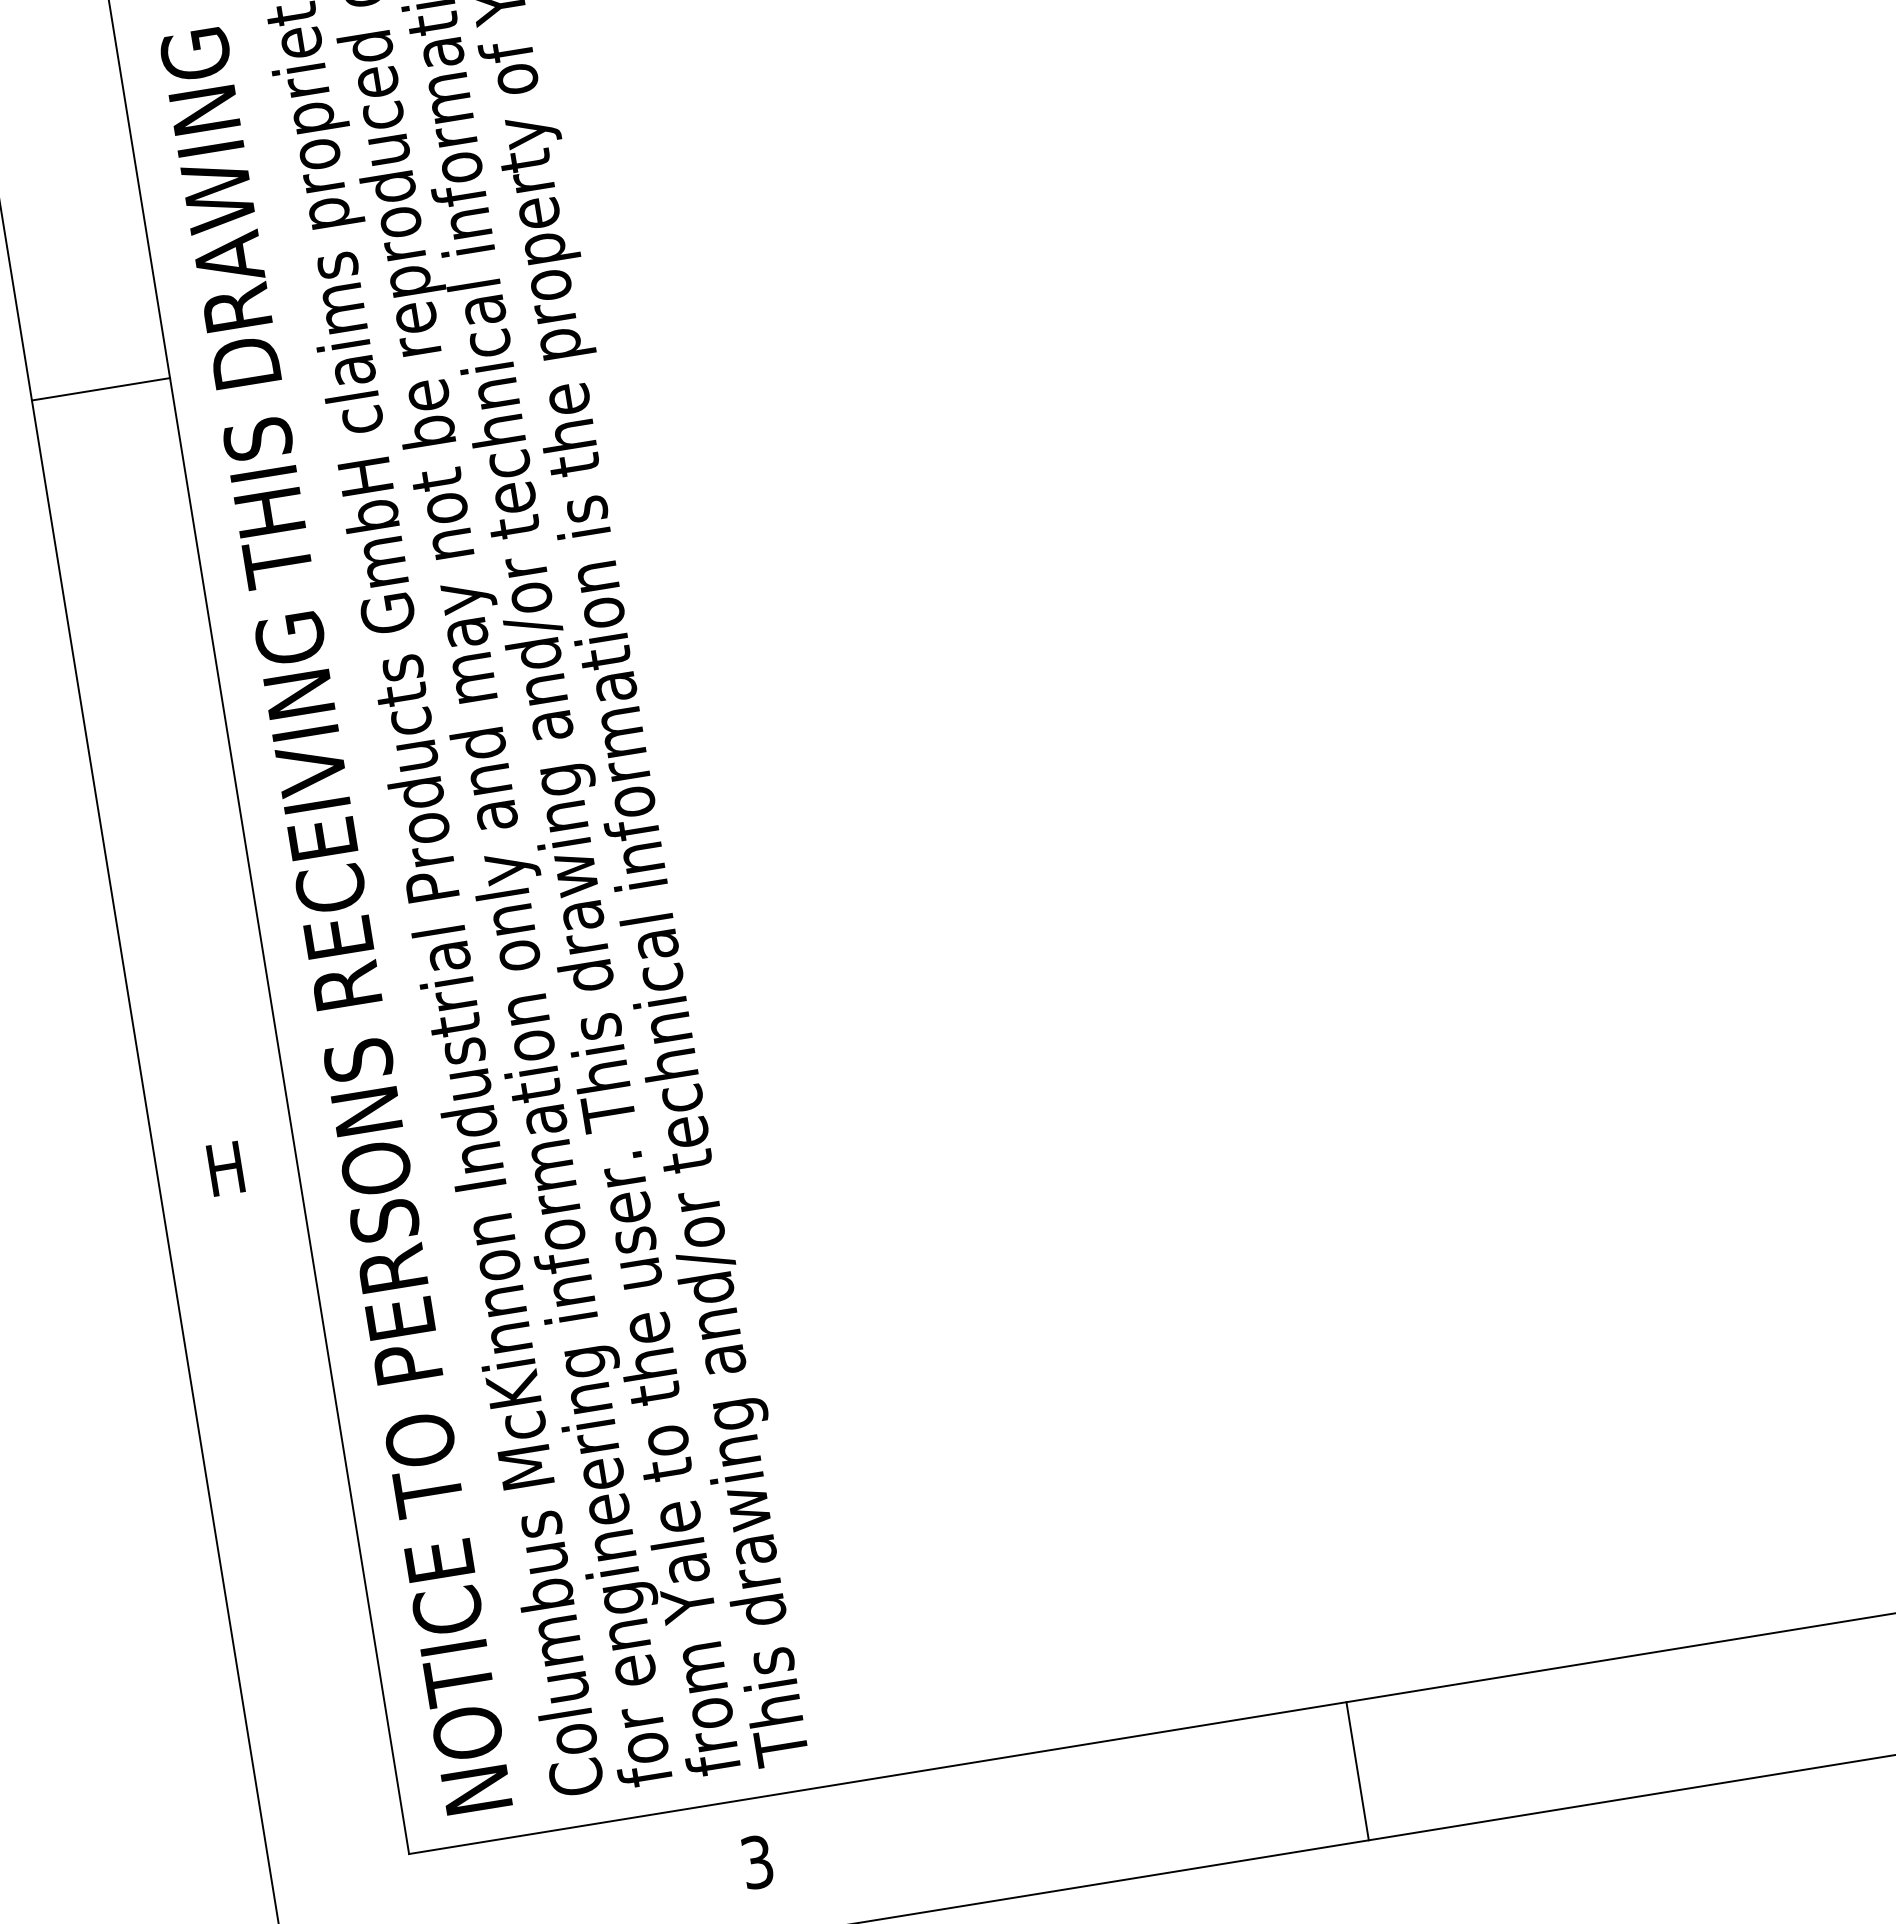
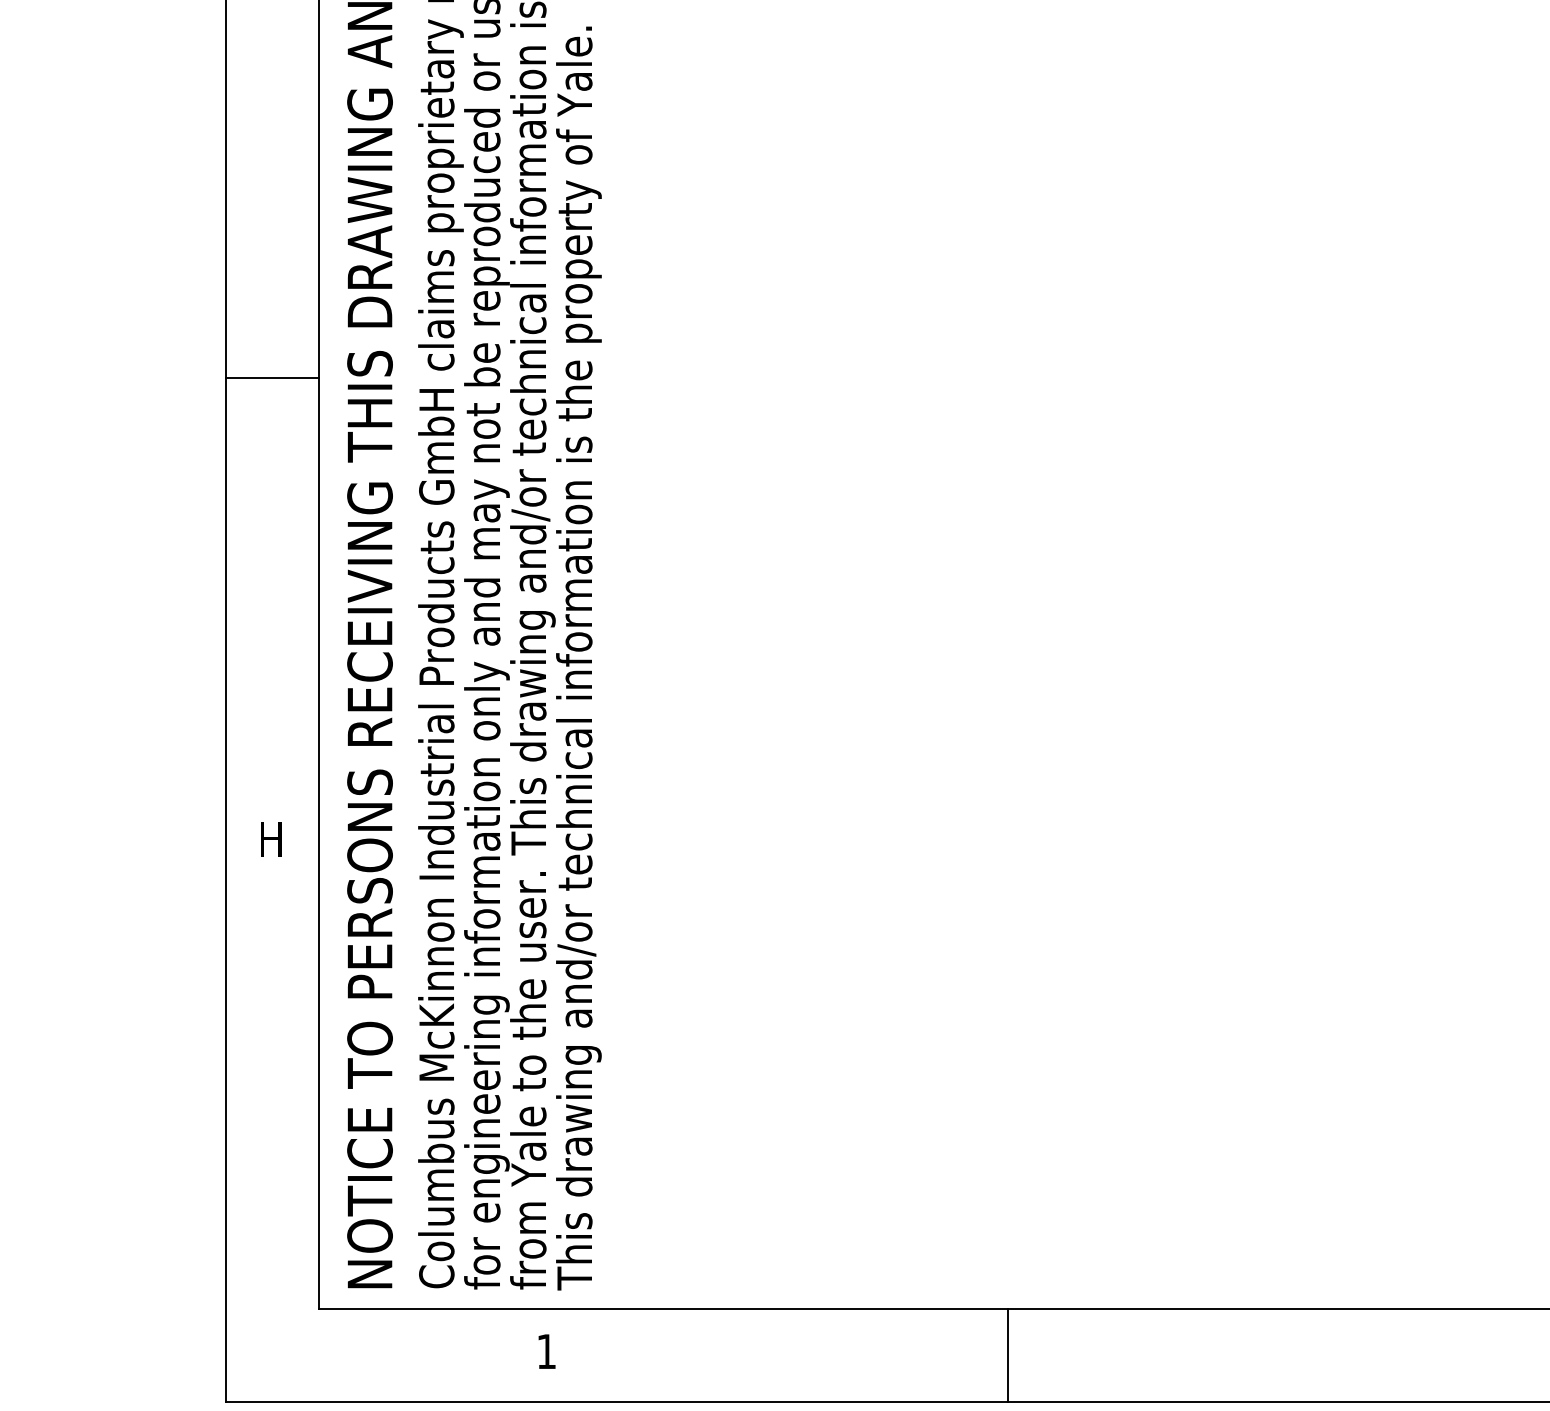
line: (100, 389) -> (271, 378), moved
line: (1357, 1770) -> (1007, 1355), moved
text: (757, 1862) -> (546, 1351), 3 -> 1

